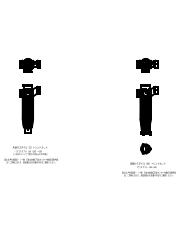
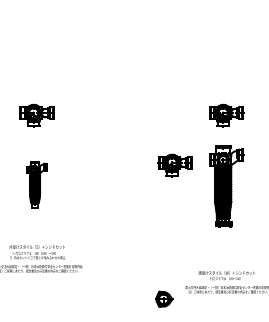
part: (115, 96) -> (174, 164), added
part: (29, 108) -> (36, 184), size x0.6
part: (145, 148) -> (163, 298), moved

